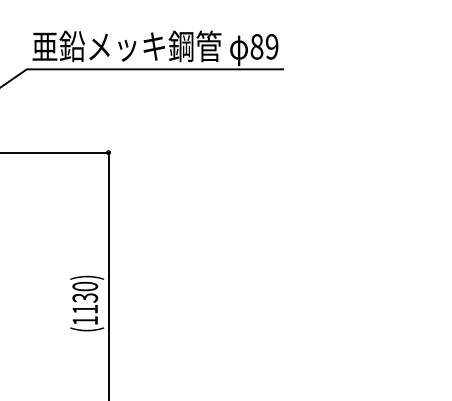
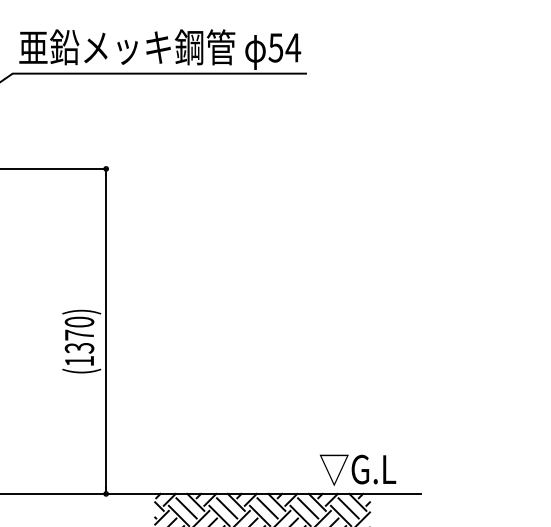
text: (264, 46) -> (284, 47), 89 -> 54
text: (85, 303) -> (79, 341), (1130) -> (1370)

